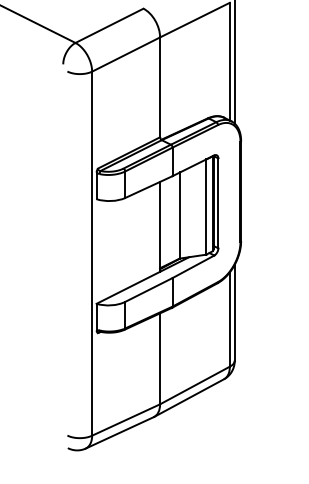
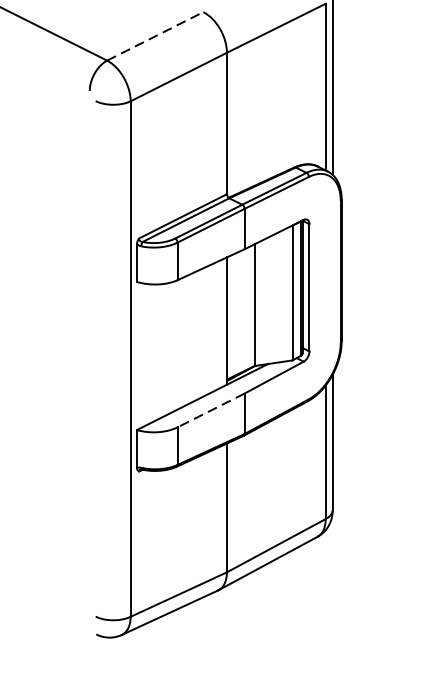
line: (109, 25) -> (155, 35), solid -> dashed
line: (148, 290) -> (210, 411), solid -> dashed

